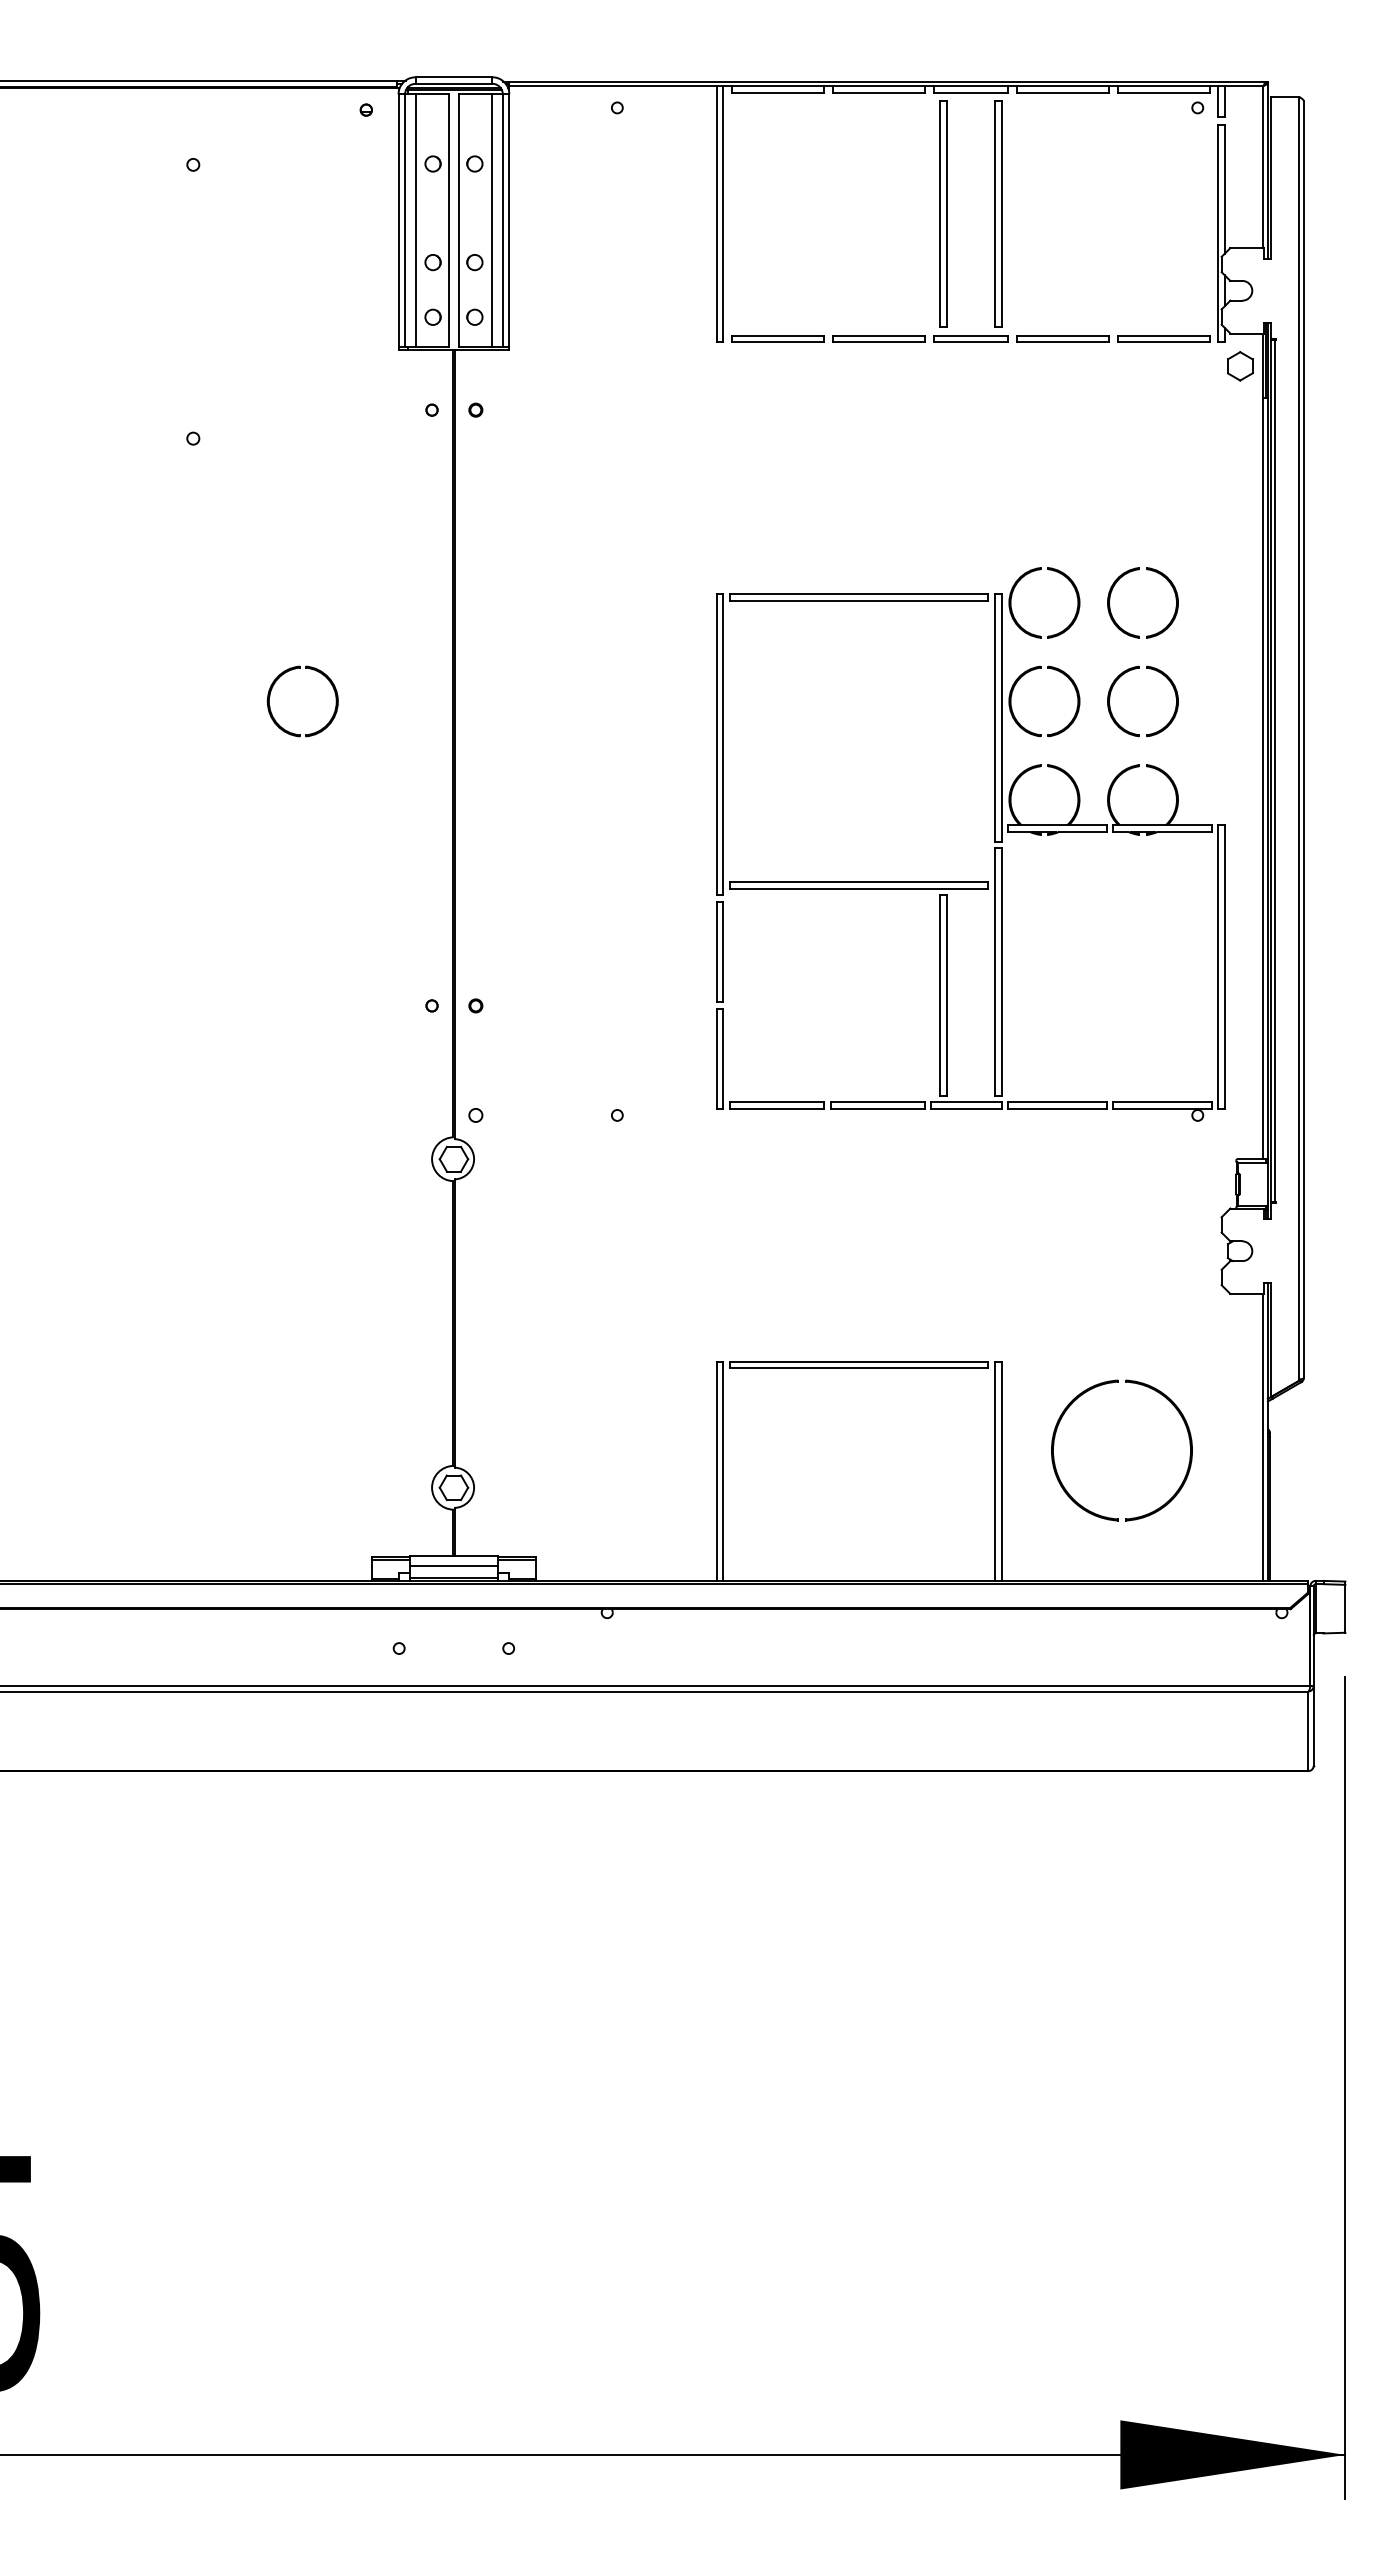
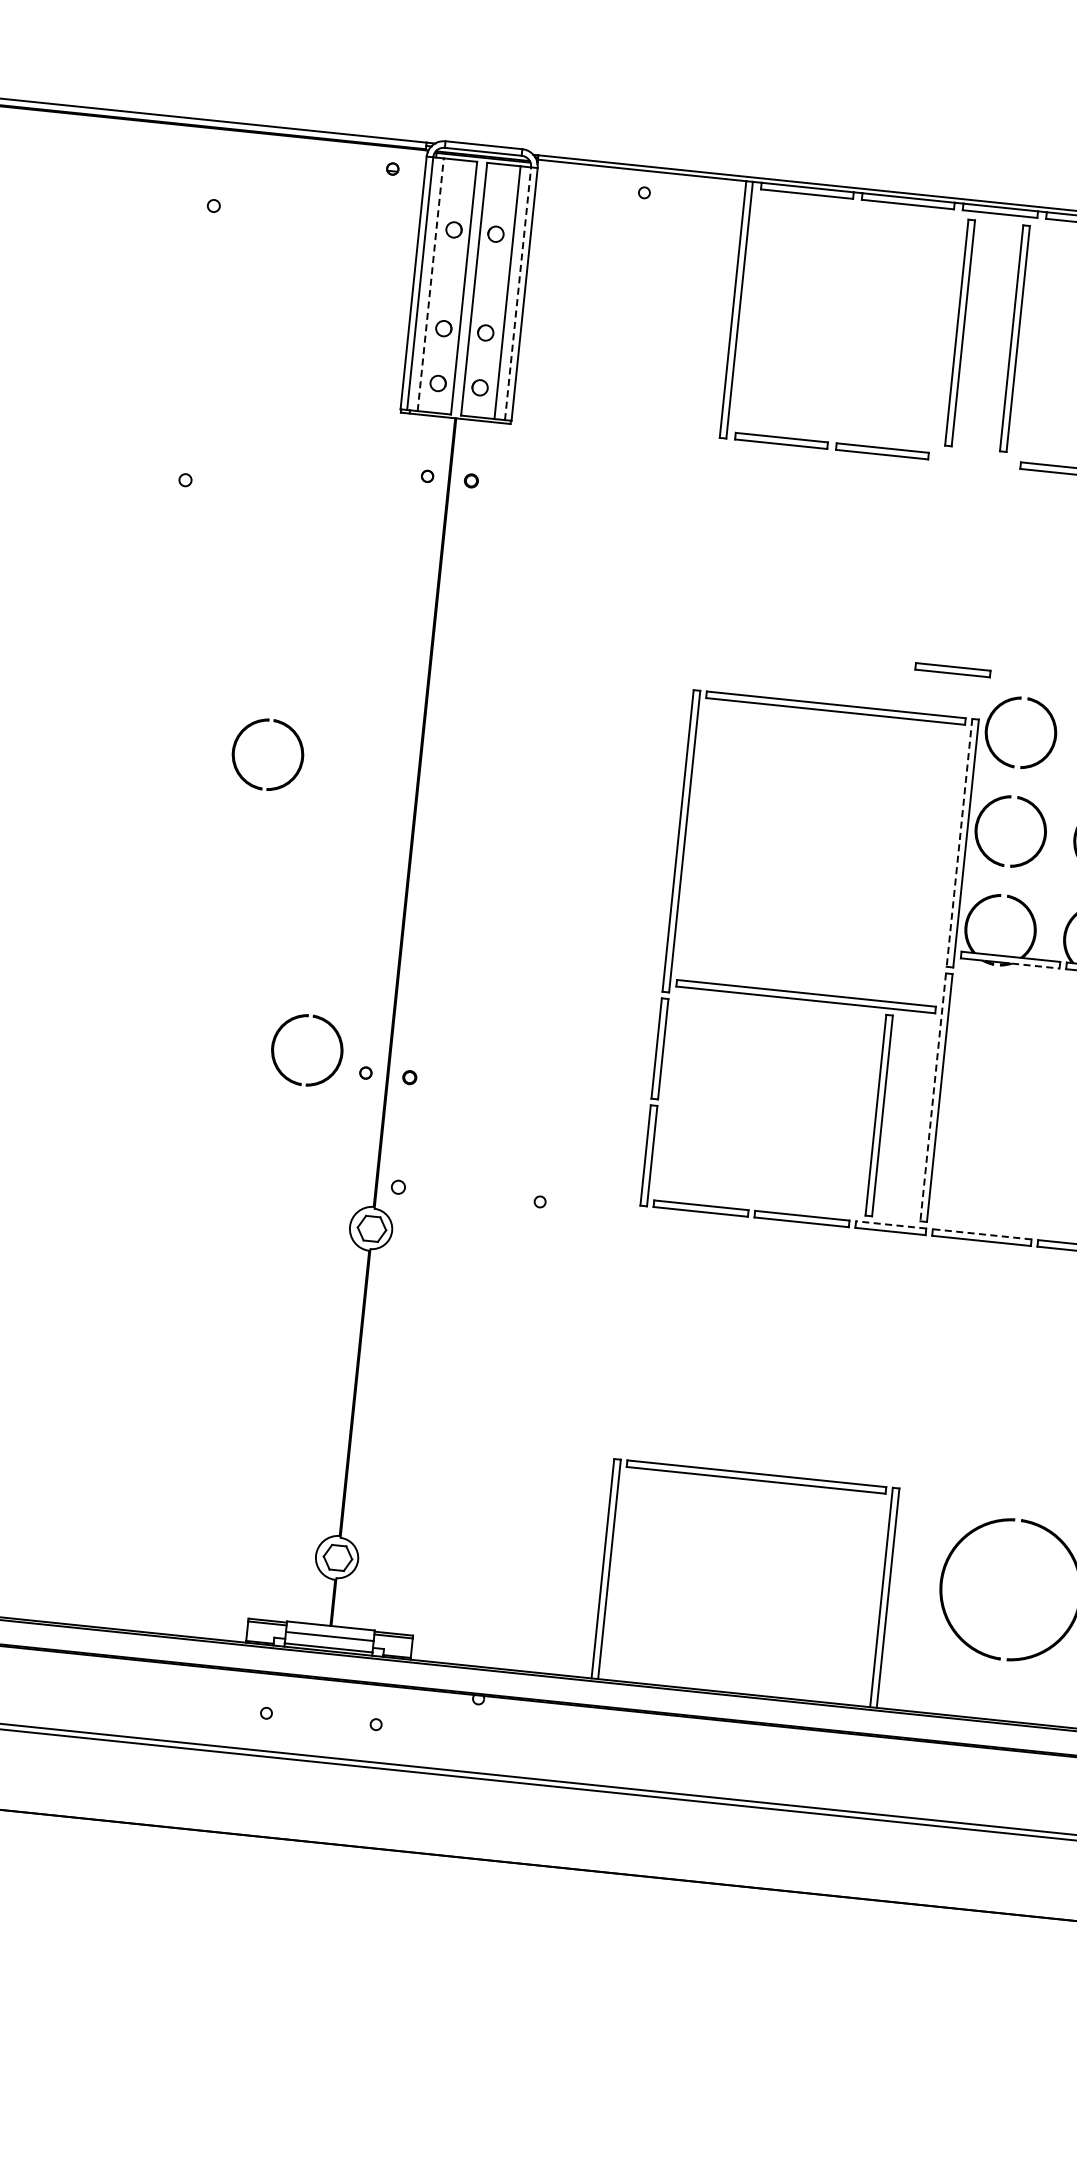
line: (415, 220) -> (430, 284), solid -> dashed
line: (502, 220) -> (517, 293), solid -> dashed
part: (970, 338) -> (952, 669), moved
line: (994, 717) -> (959, 842), solid -> dashed
line: (1082, 831) -> (1035, 965), solid -> dashed
line: (994, 971) -> (932, 1096), solid -> dashed
part: (341, 977) -> (278, 1035), added
line: (965, 1102) -> (890, 1225), solid -> dashed
line: (1056, 1102) -> (981, 1234), solid -> dashed

